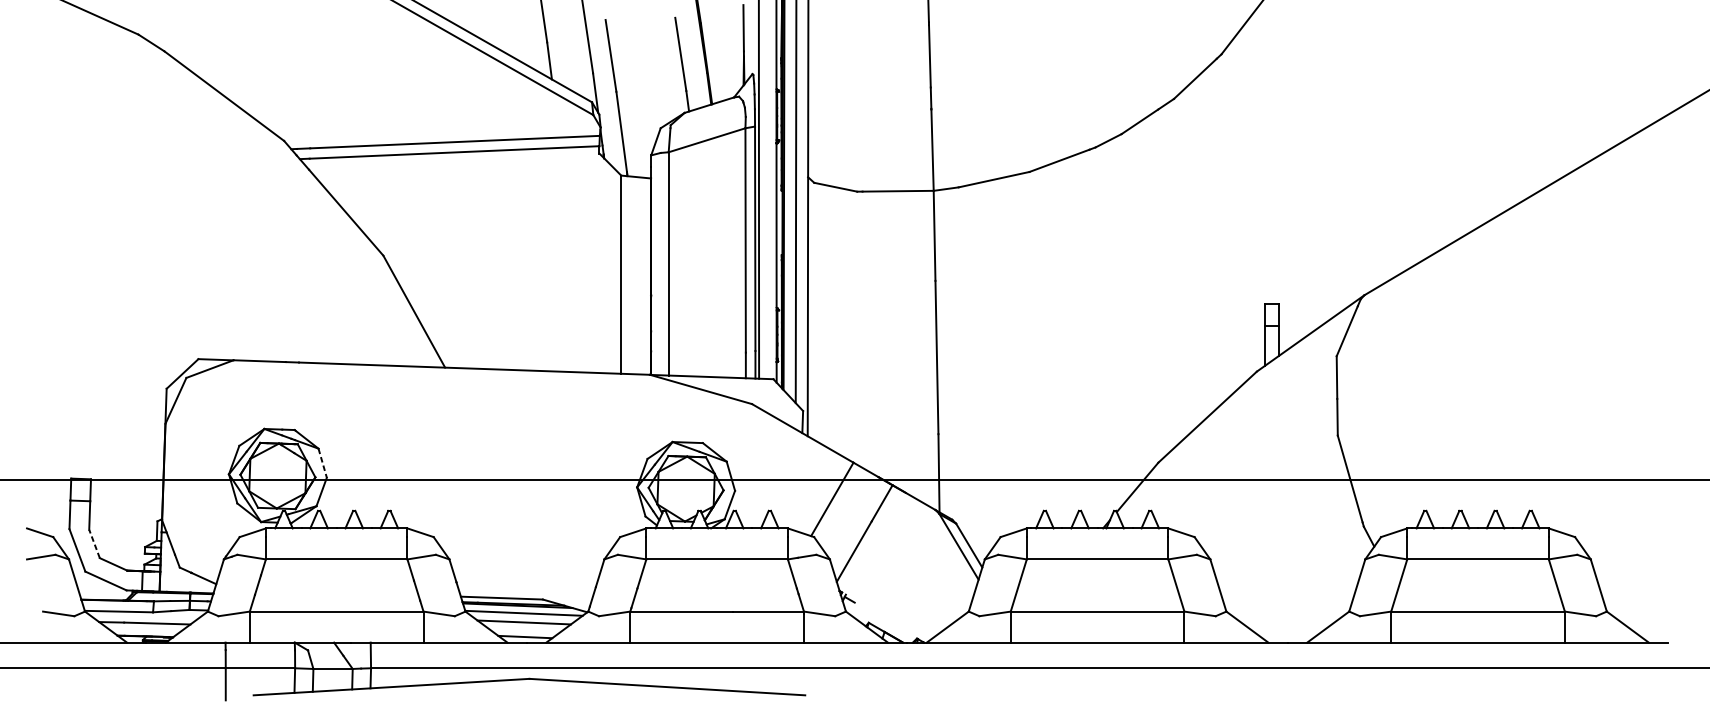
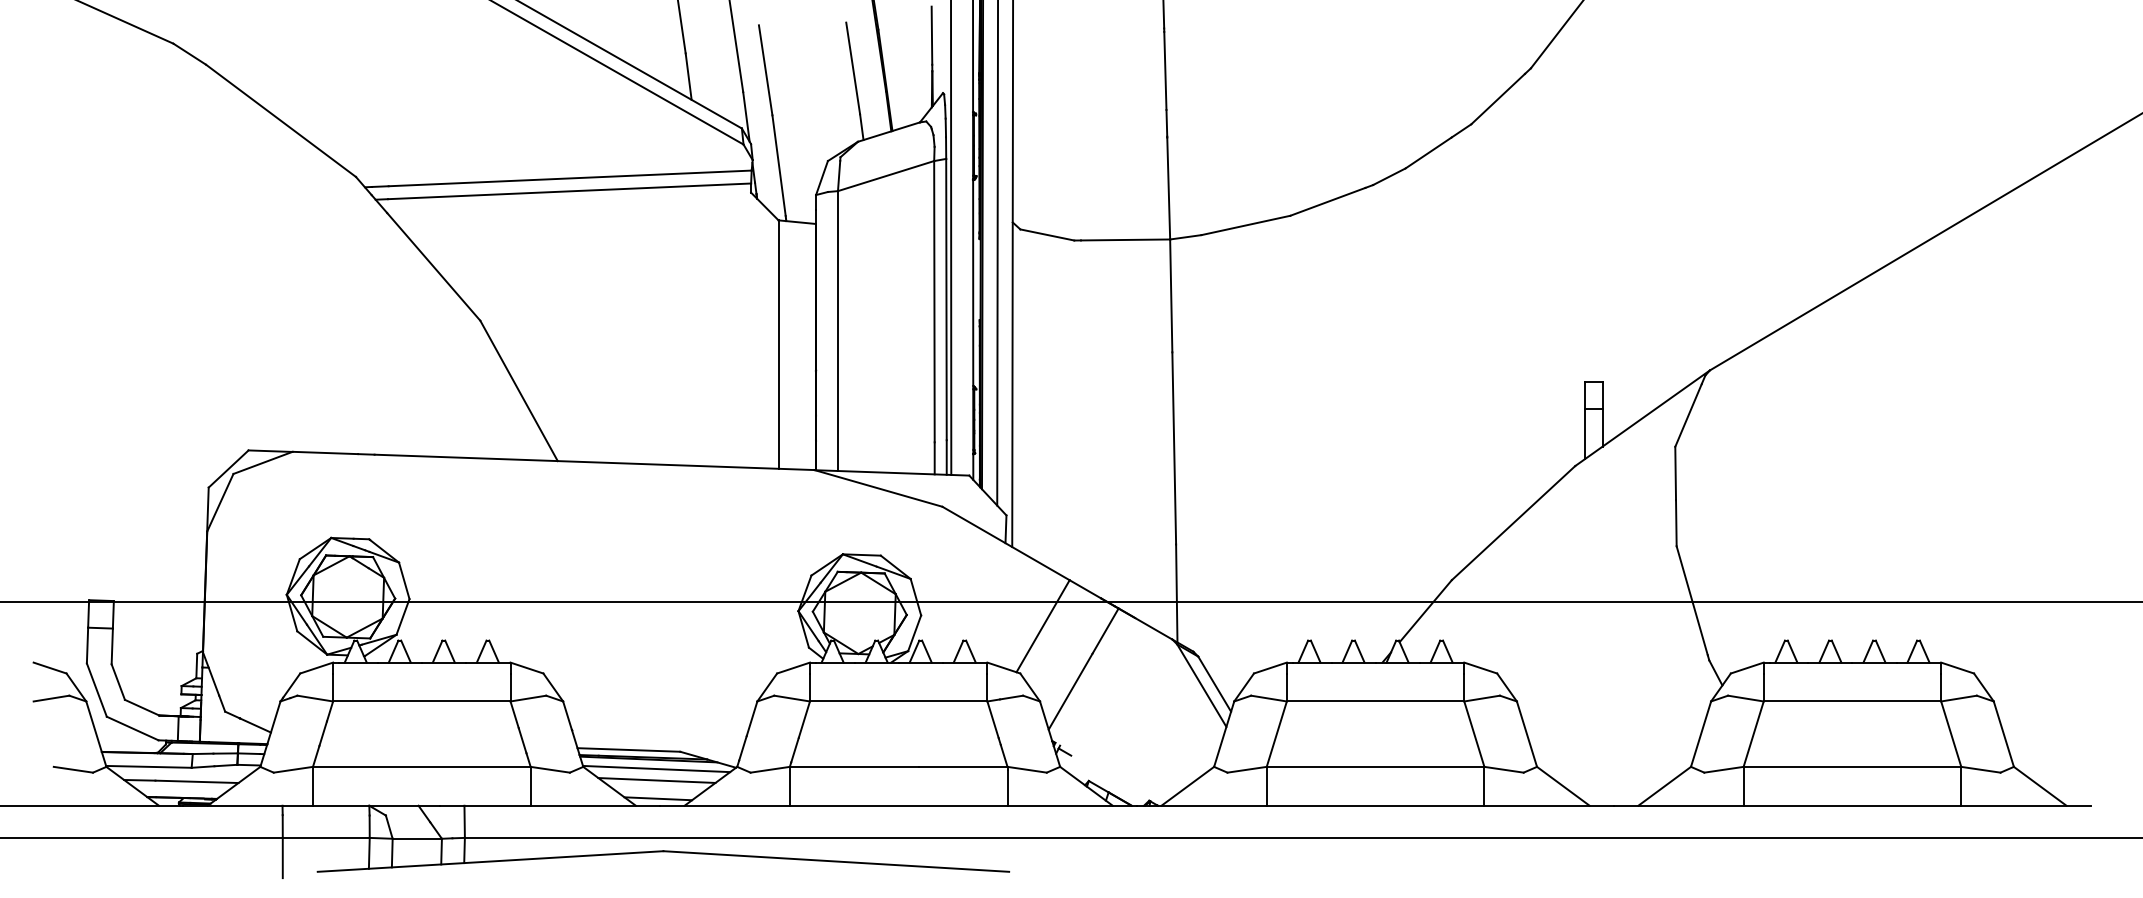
line: (322, 462) -> (404, 580), dashed -> solid
line: (94, 544) -> (118, 682), dashed -> solid

